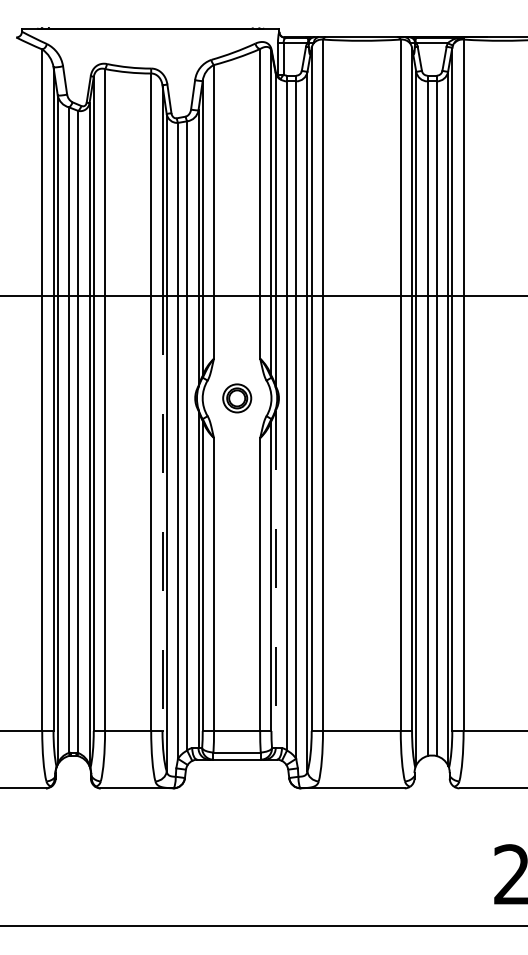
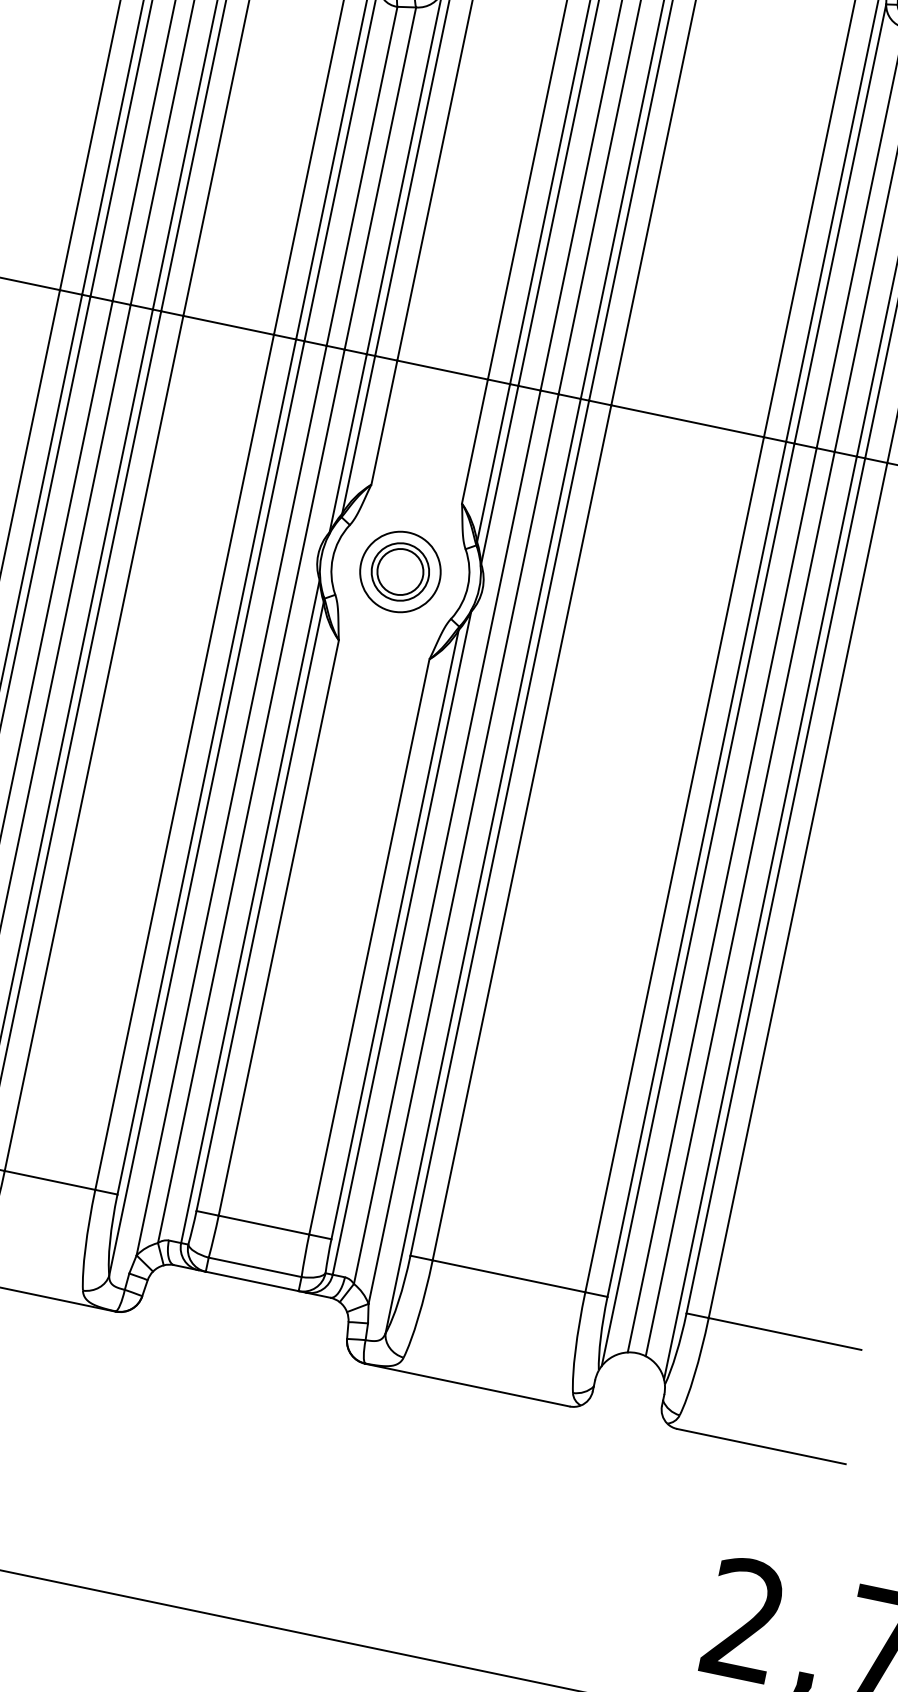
part: (237, 398) -> (401, 572), size x1.43
line: (162, 513) -> (206, 767), dashed -> solid
line: (275, 579) -> (401, 943), dashed -> solid

